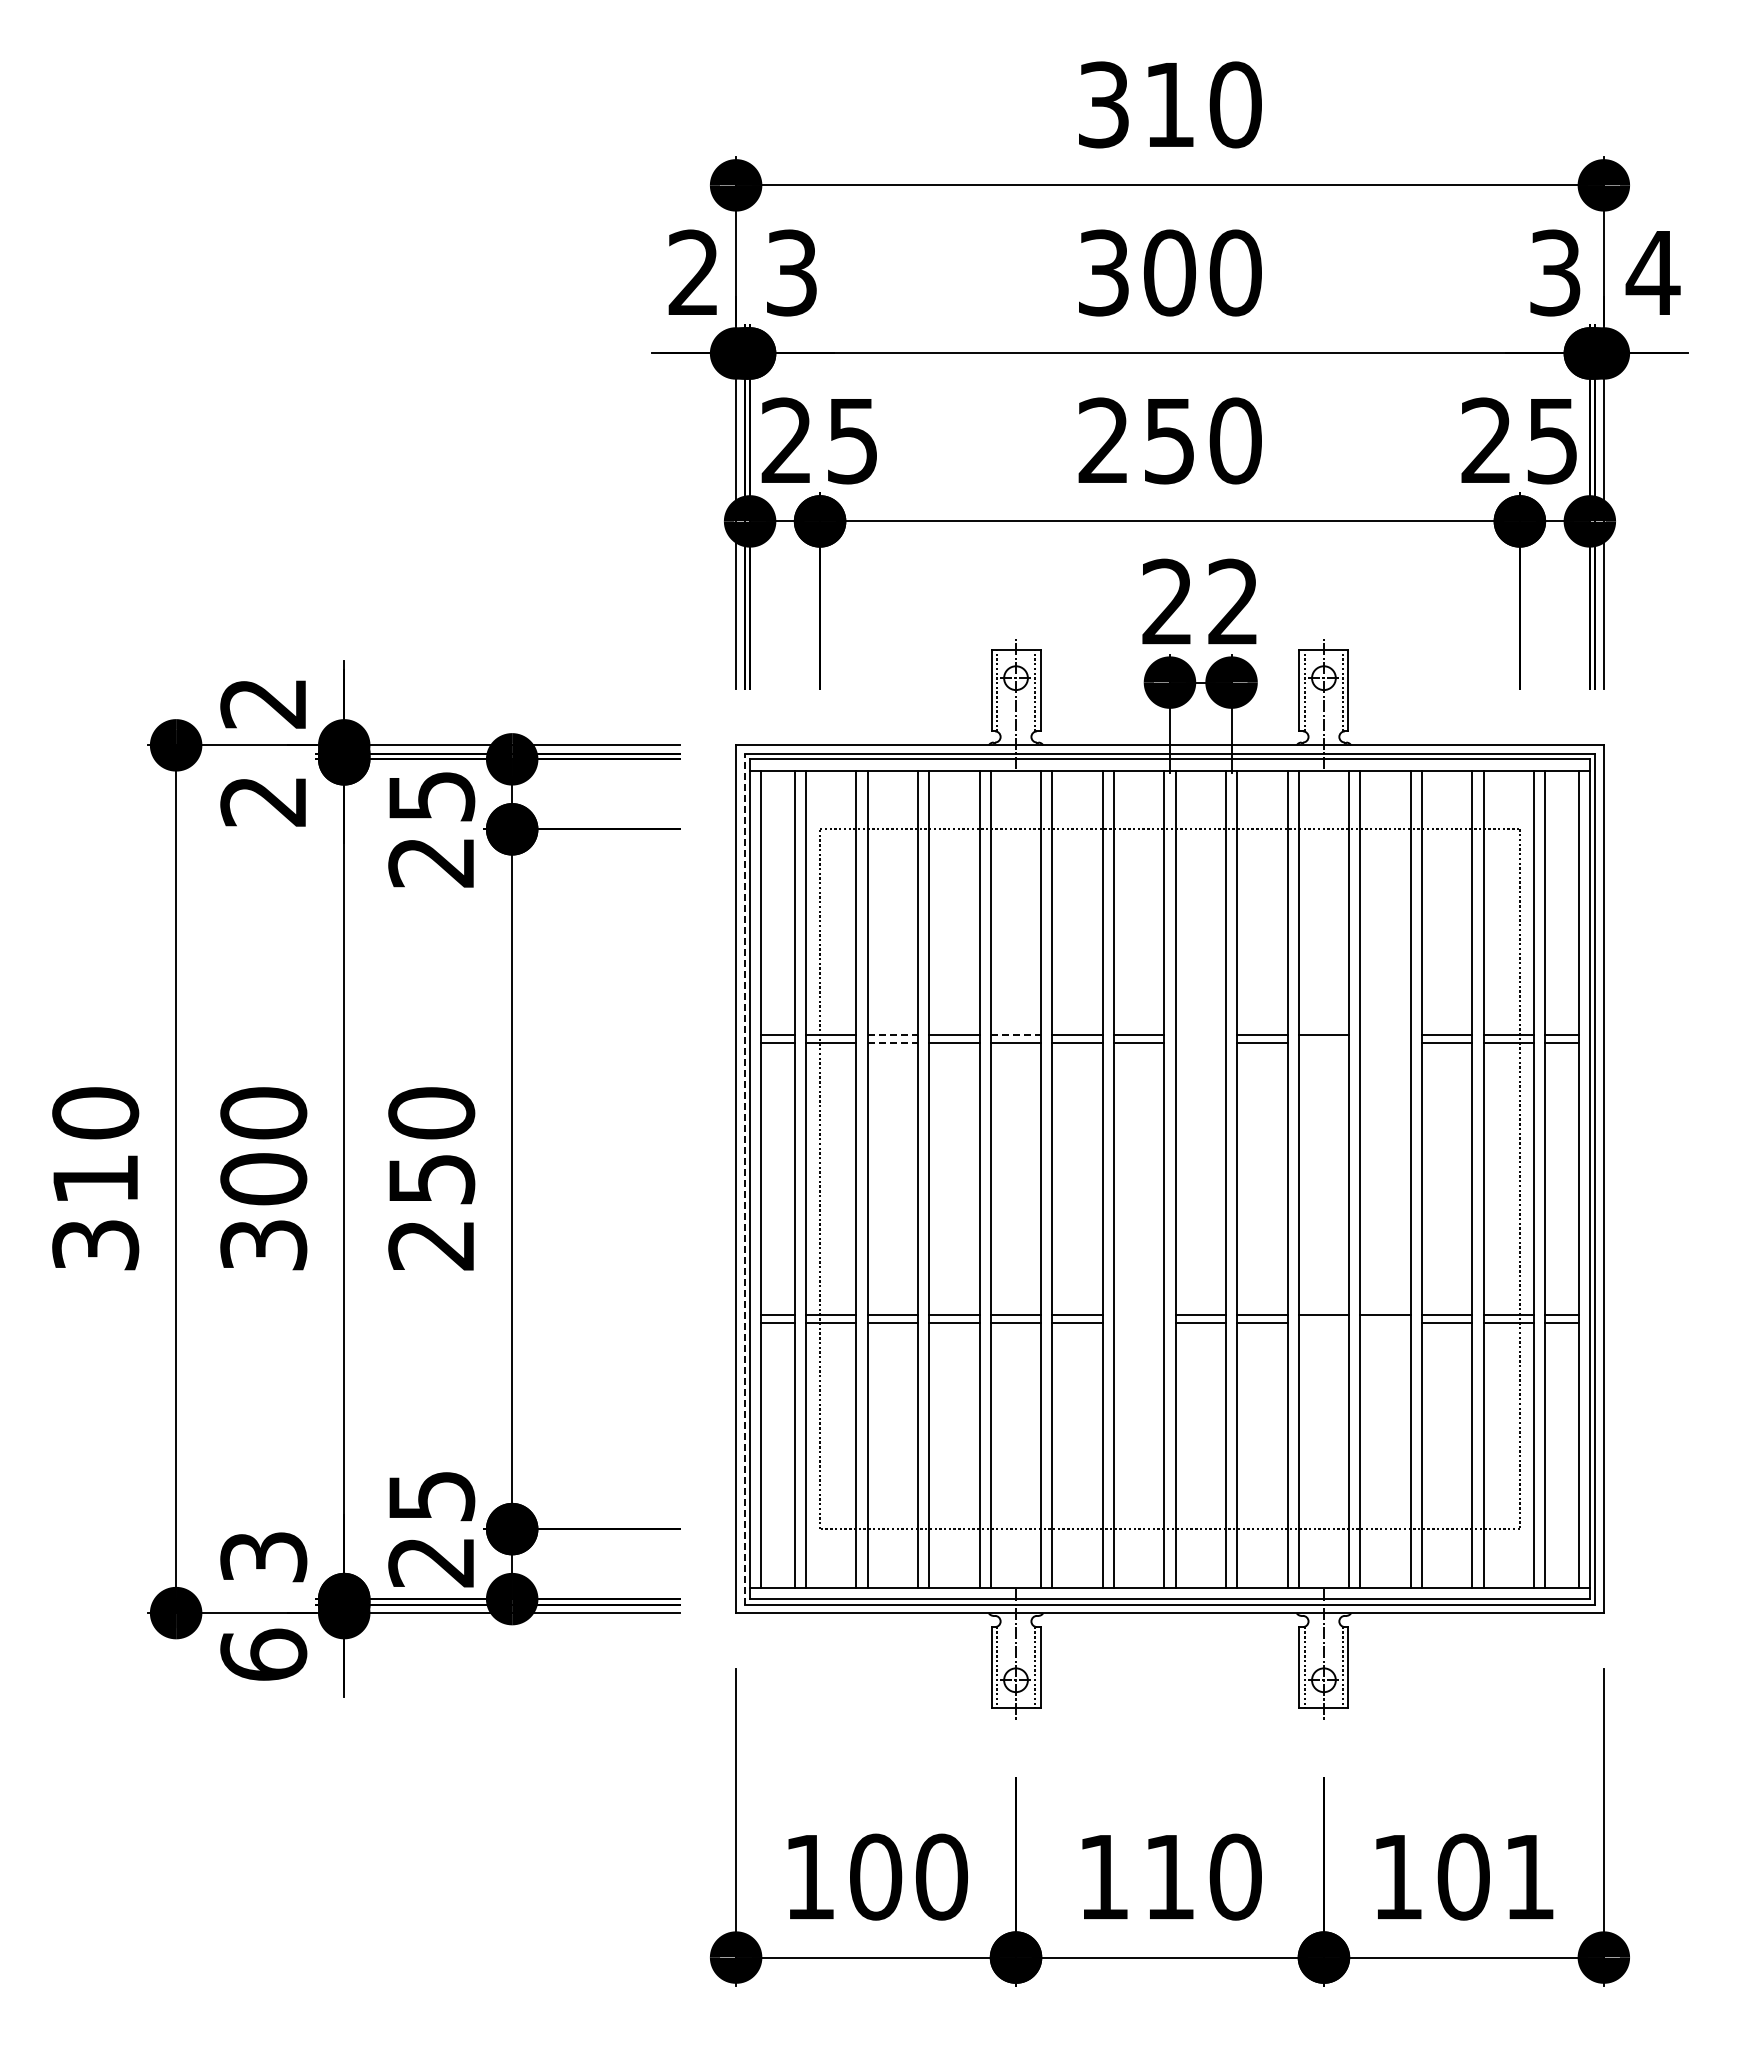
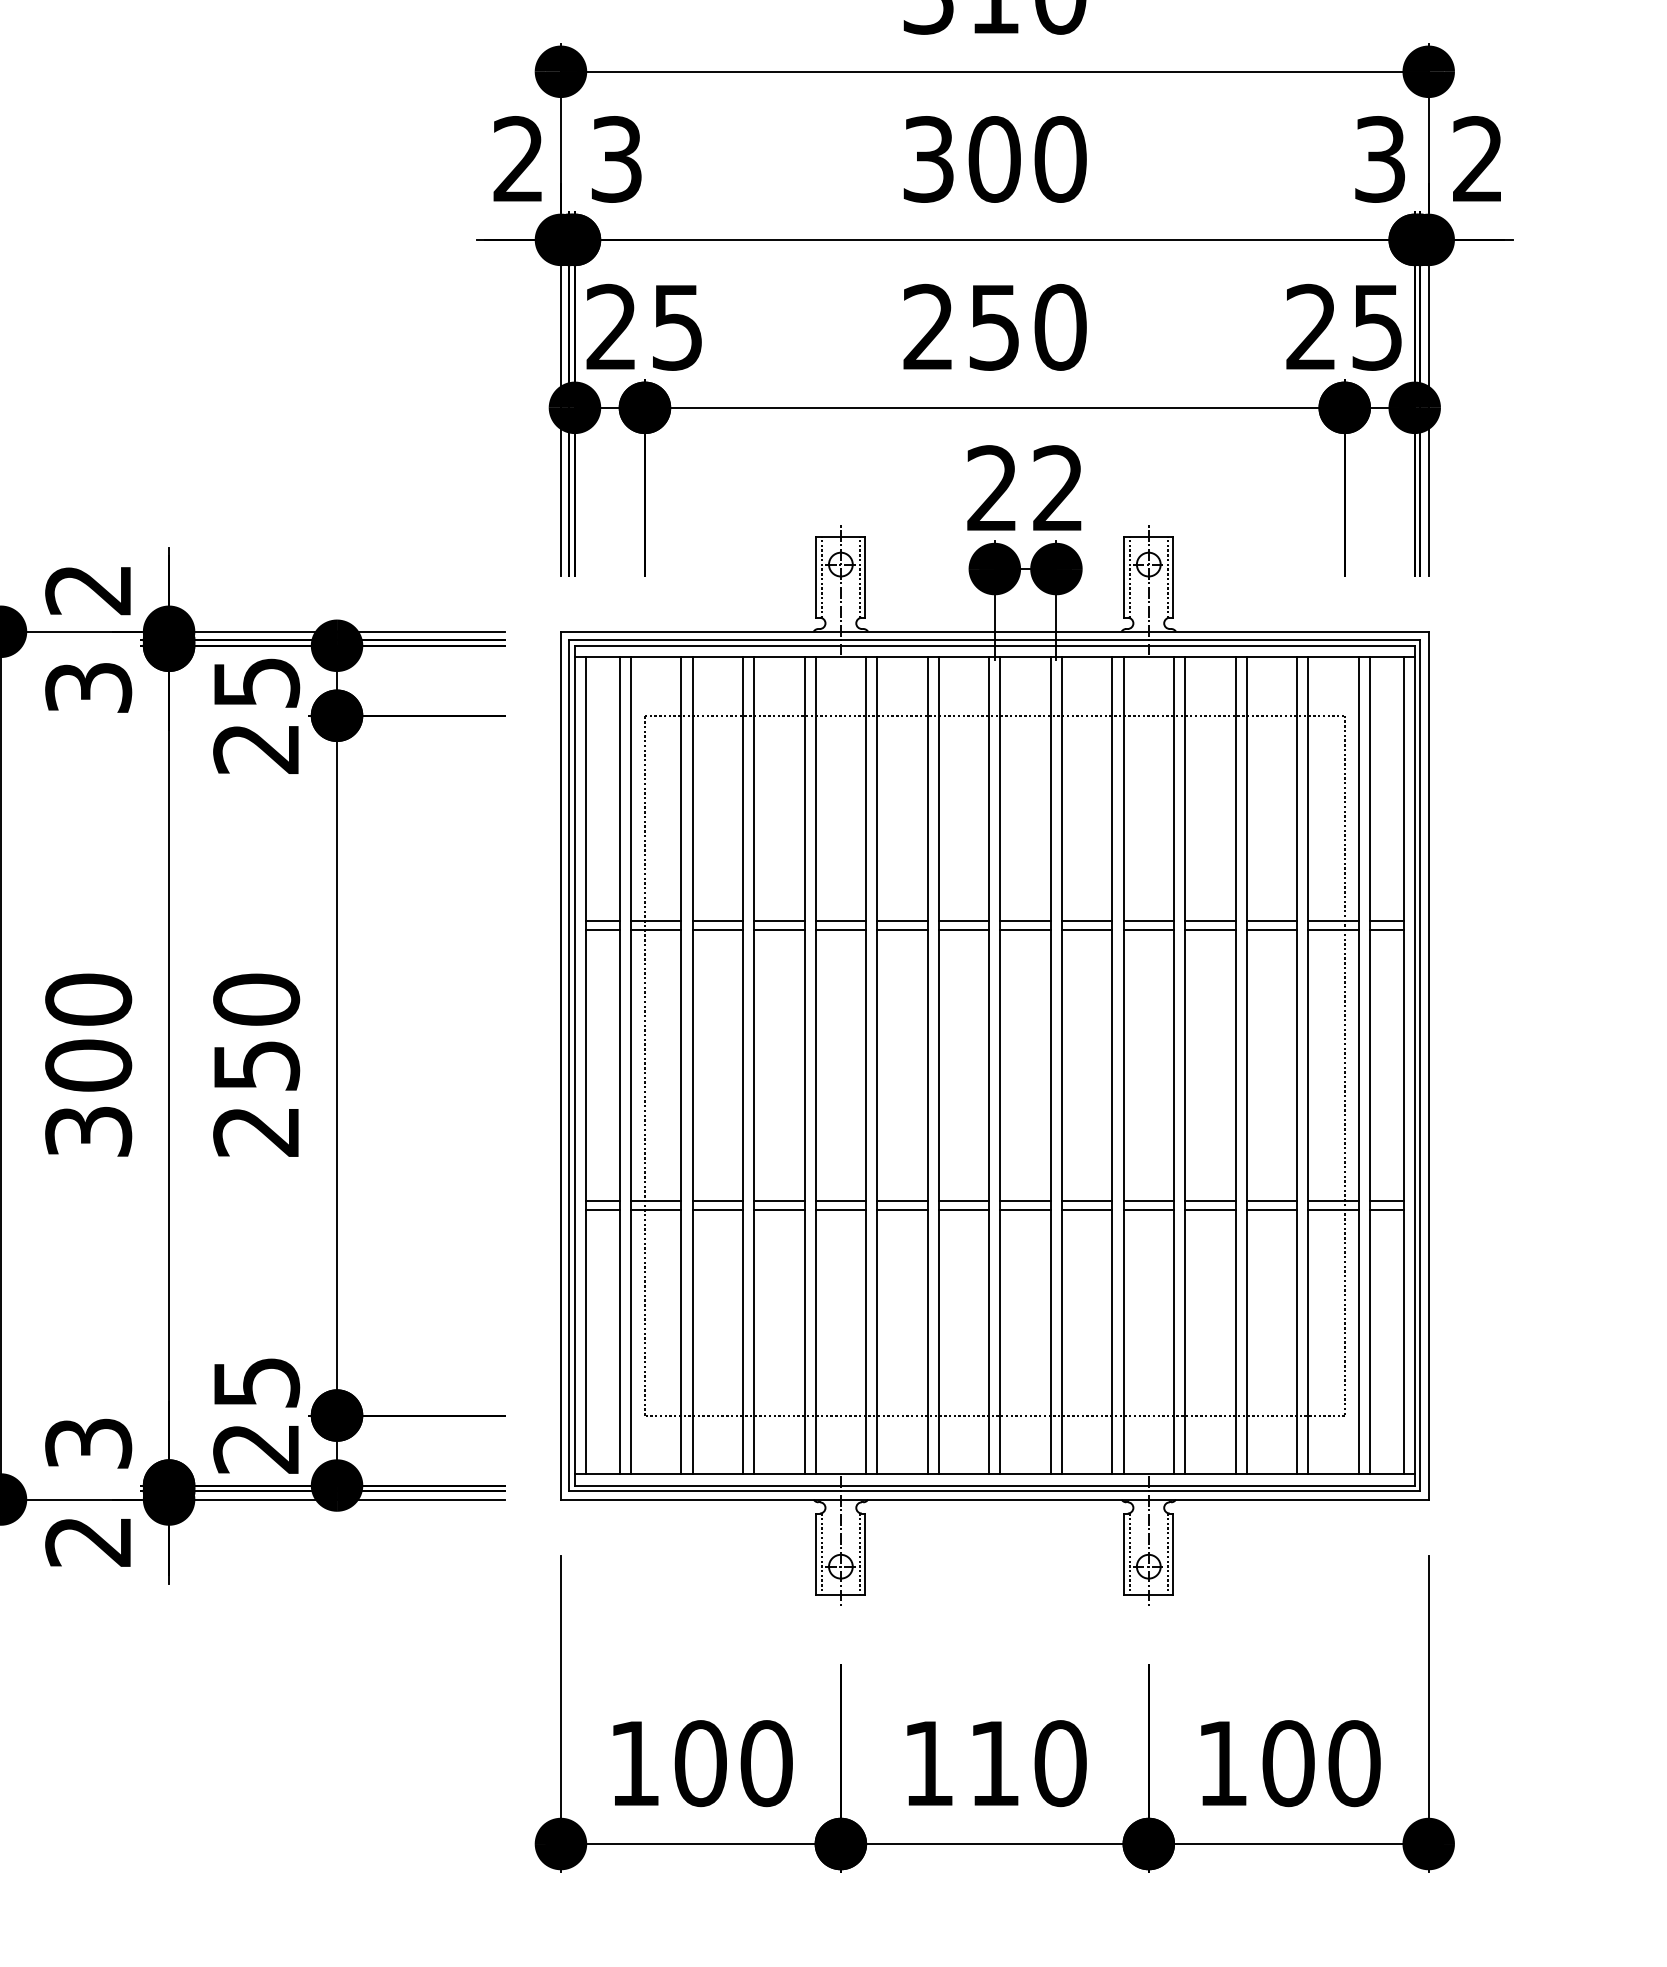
text: (1652, 271) -> (1477, 157), 4 -> 2
text: (263, 801) -> (88, 687), 2 -> 3
line: (893, 1035) -> (718, 921), dashed -> solid
line: (1016, 1035) -> (841, 921), dashed -> solid
line: (1200, 1035) -> (1025, 921), added
line: (1385, 1035) -> (1210, 921), added
line: (893, 1043) -> (718, 929), dashed -> solid
line: (1200, 1043) -> (1025, 929), added
line: (1323, 1043) -> (1148, 929), added
line: (1385, 1043) -> (1210, 929), added
line: (744, 1178) -> (569, 1064), dashed -> solid
line: (1139, 1314) -> (964, 1200), added
line: (1139, 1323) -> (964, 1209), added
line: (1323, 1323) -> (1148, 1209), added
line: (1385, 1323) -> (1210, 1209), added
text: (263, 1654) -> (88, 1540), 6 -> 2
text: (1529, 1876) -> (1354, 1762), 101 -> 100

